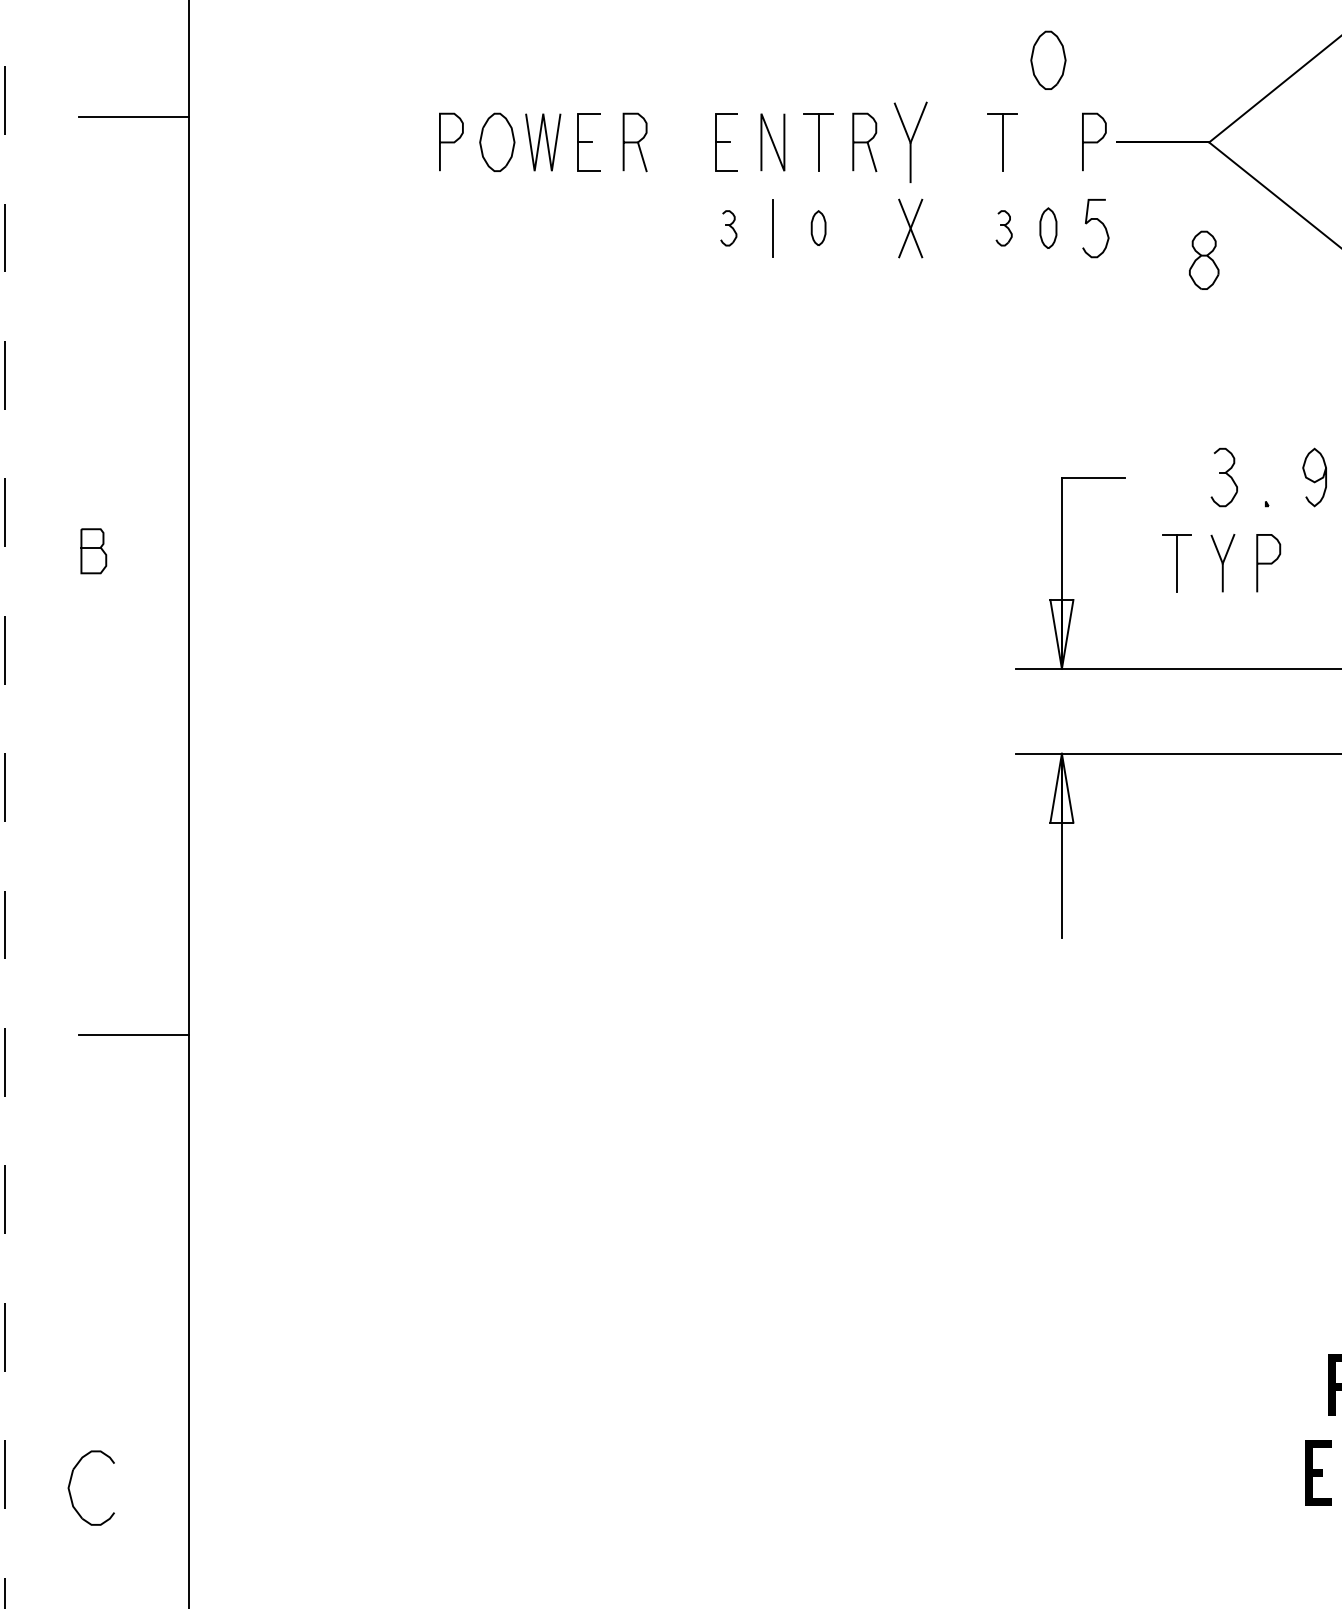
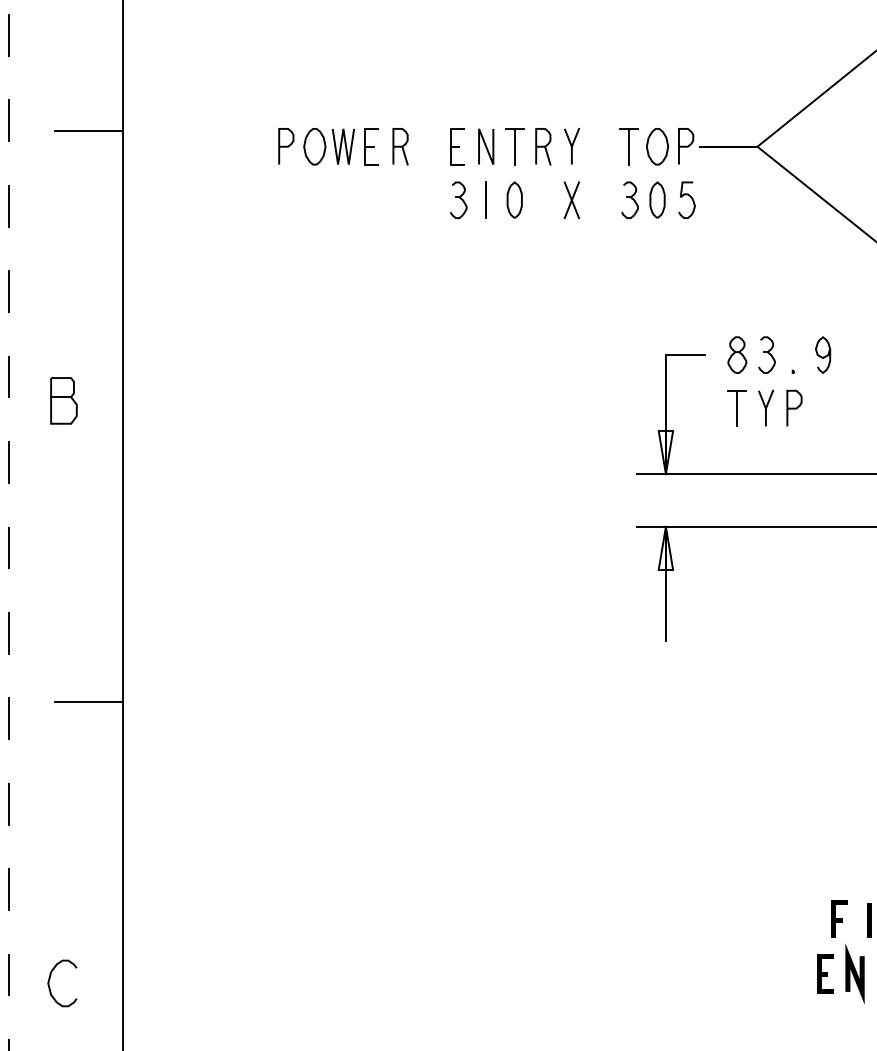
part: (1048, 60) -> (657, 146), moved
part: (910, 140) -> (571, 145), size x0.71
part: (728, 227) -> (458, 199), size x1.67
part: (818, 227) -> (514, 199), size x1.67
part: (1003, 227) -> (629, 199), size x1.67
part: (1048, 227) -> (657, 199), size x1.43
part: (1204, 259) -> (737, 354), moved
part: (93, 550) -> (63, 400), size x1.67

